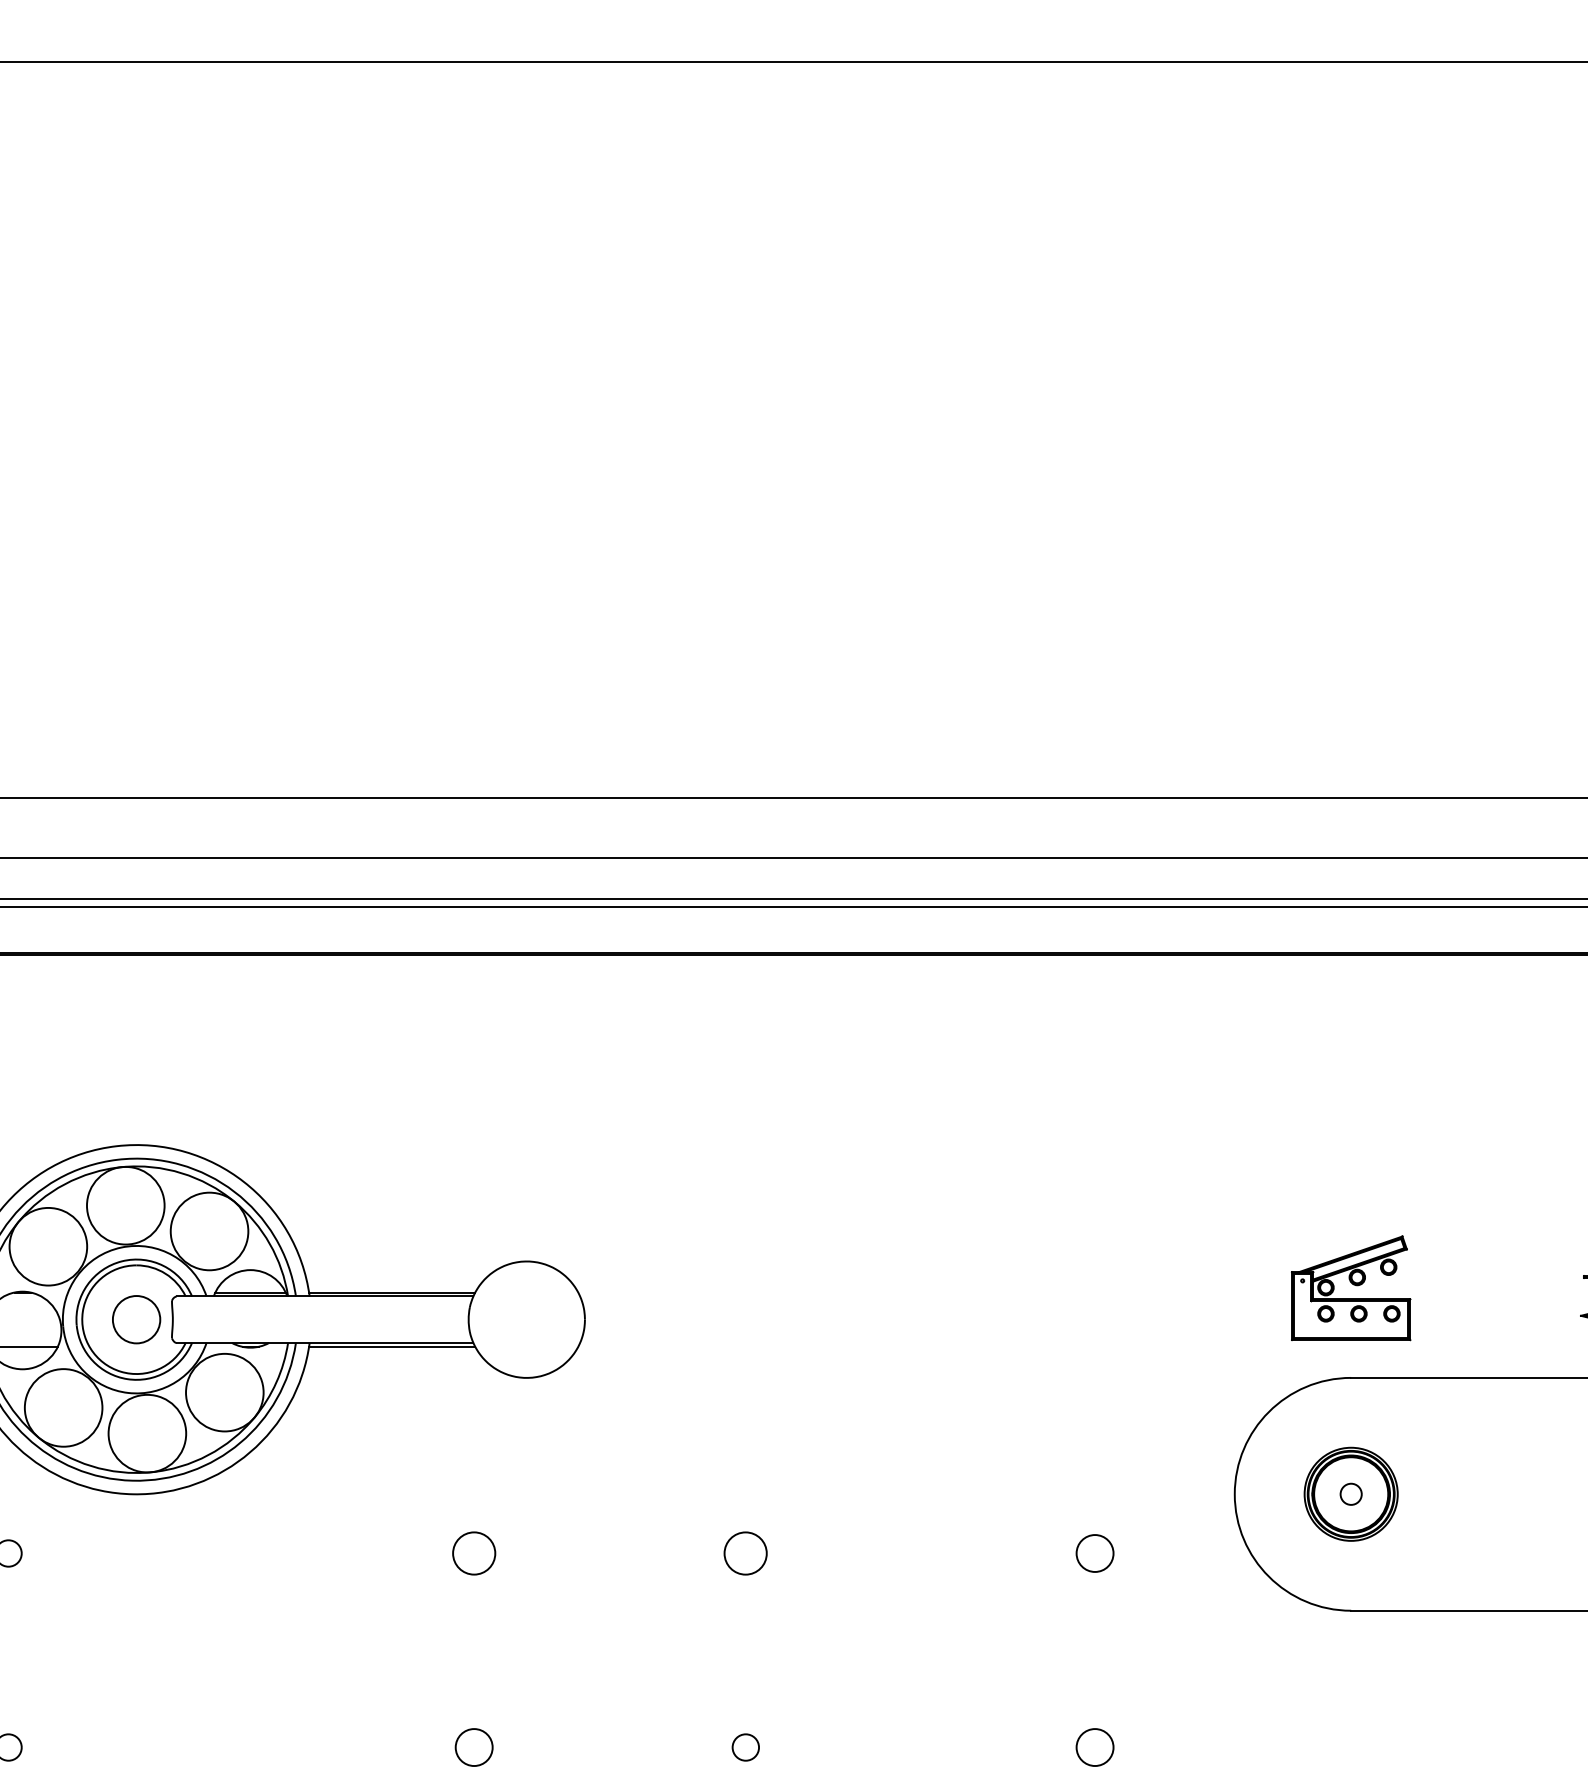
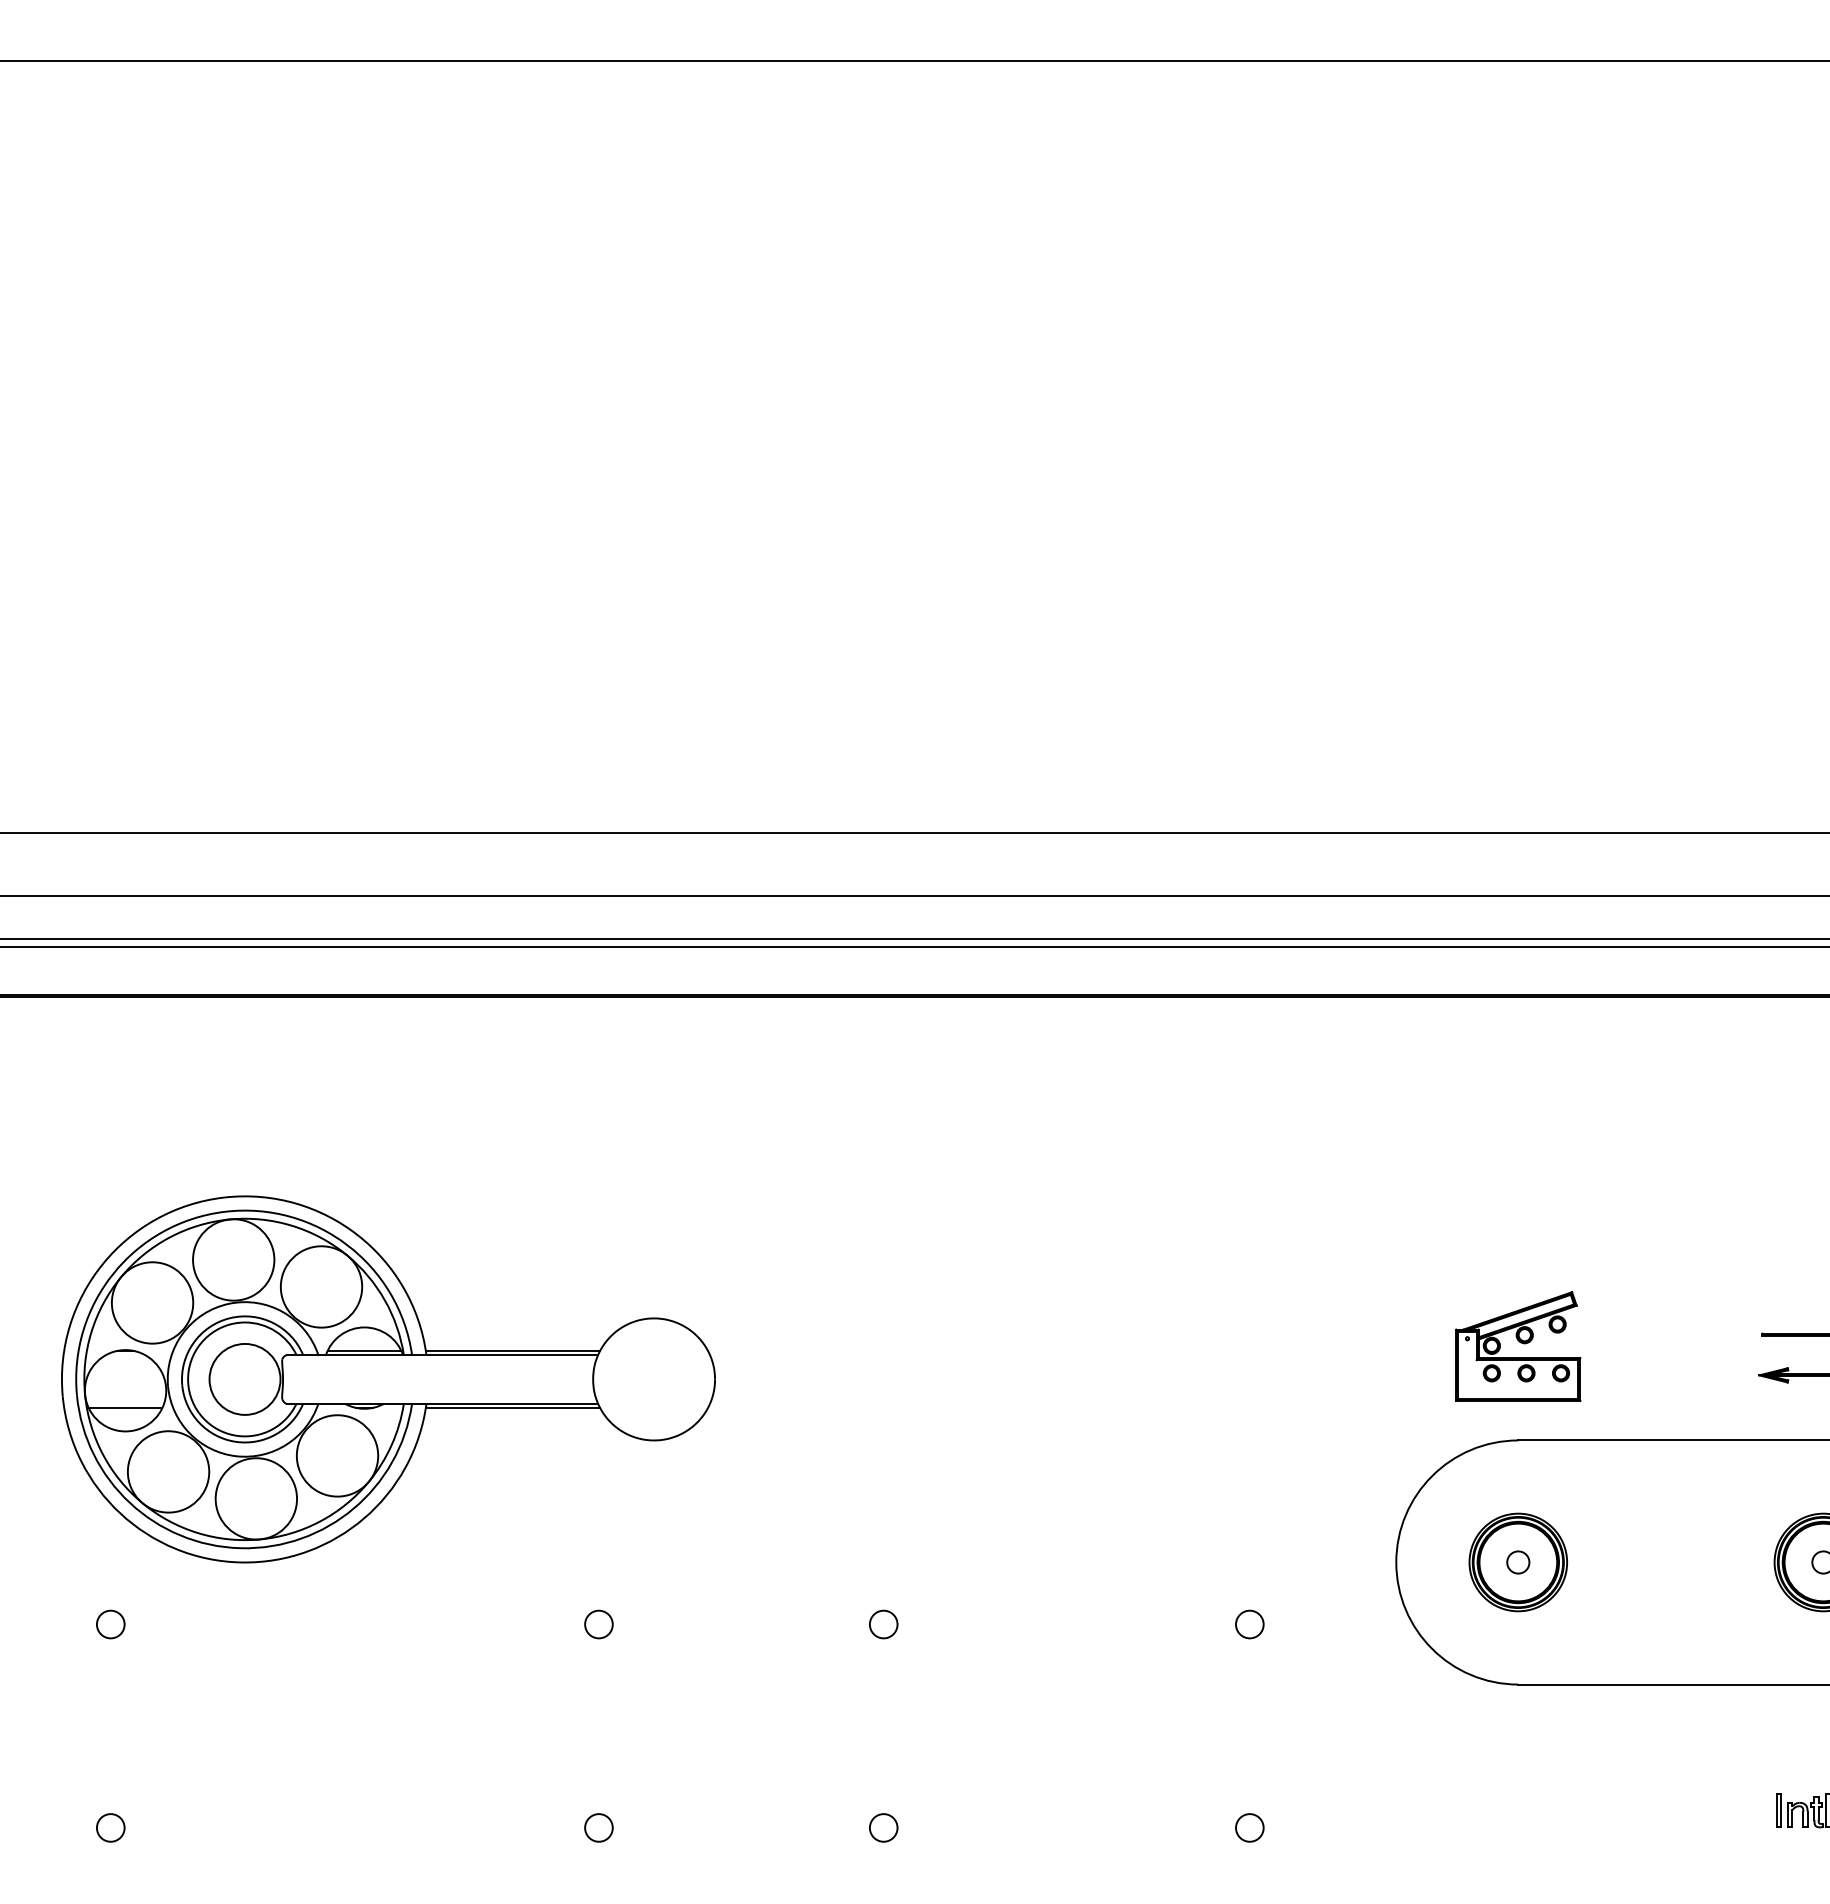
circle: (136, 1318) -> (244, 1378), size x1.43
circle: (473, 1553) -> (598, 1624), size x0.62
circle: (745, 1553) -> (883, 1624), size x0.62
circle: (1094, 1553) -> (1249, 1624), size x0.71
circle: (473, 1747) -> (598, 1827), size x0.71
circle: (1094, 1747) -> (1249, 1827), size x0.71

